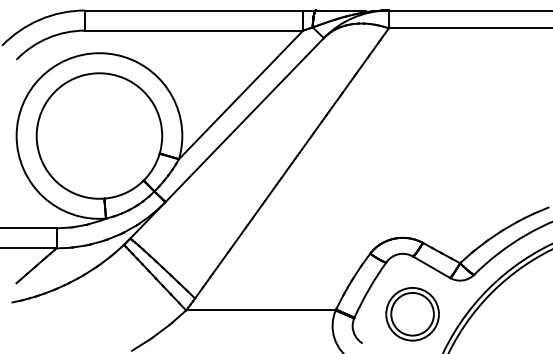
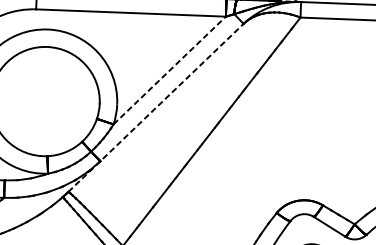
line: (241, 94) -> (170, 70), solid -> dashed
line: (227, 138) -> (156, 107), solid -> dashed

